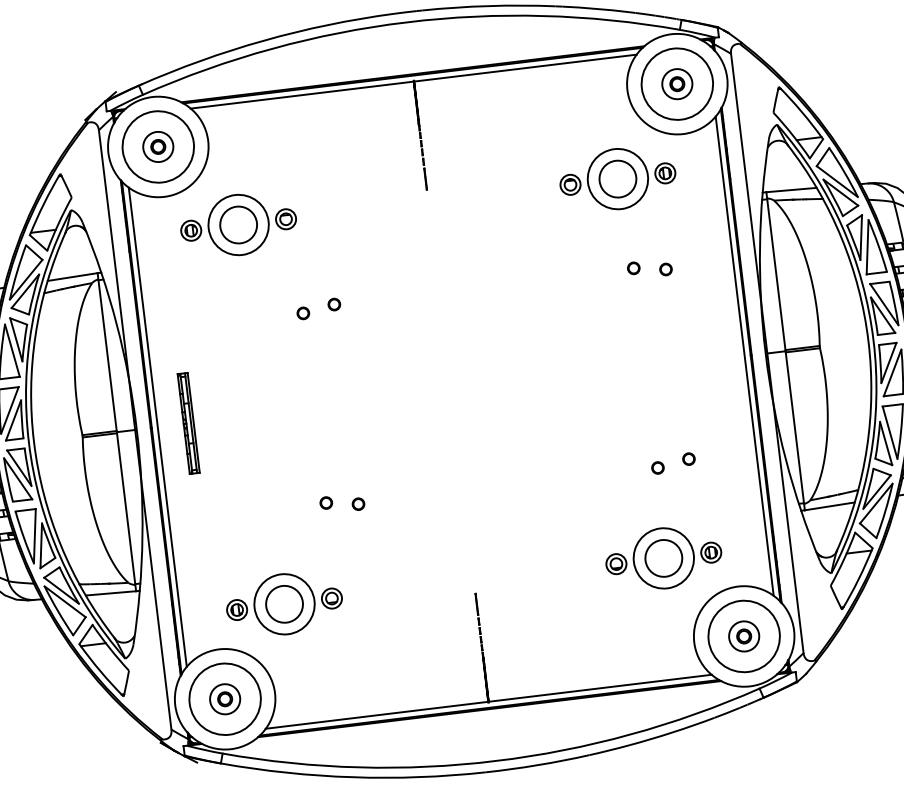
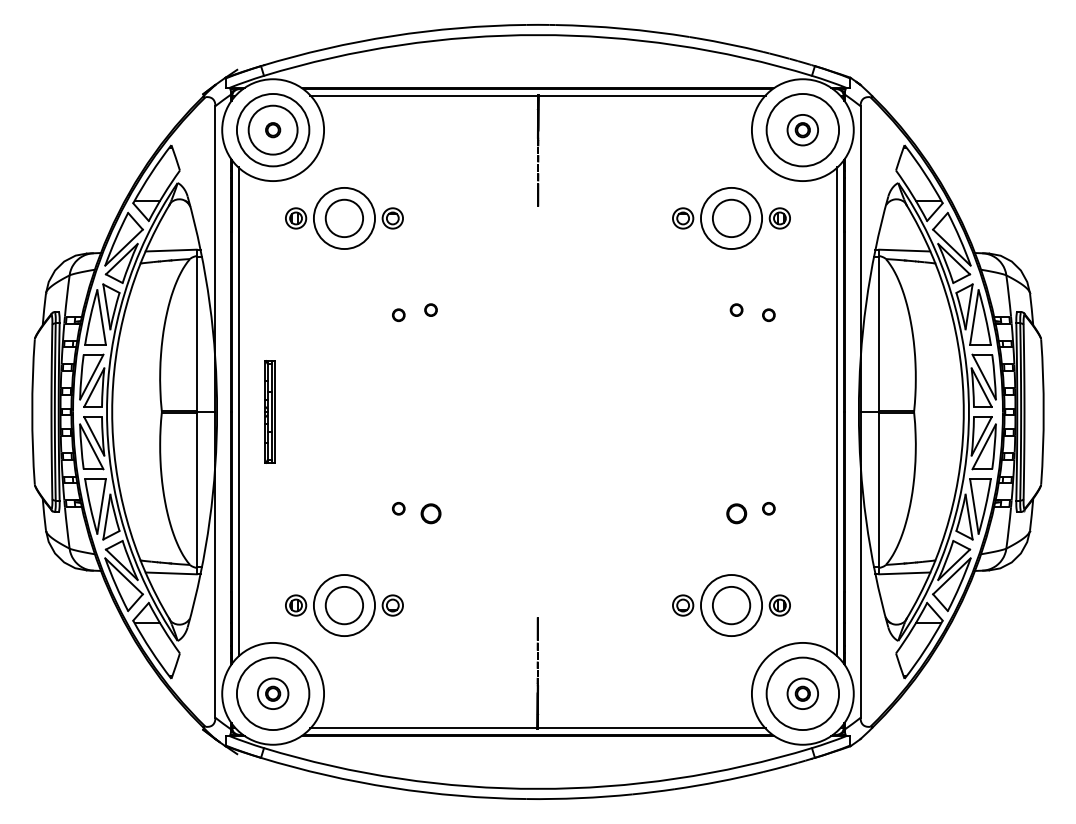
circle: (157, 146) -> (272, 129), size x1.6
part: (657, 467) -> (736, 513), size x1.6
circle: (357, 503) -> (430, 513), size x1.6

